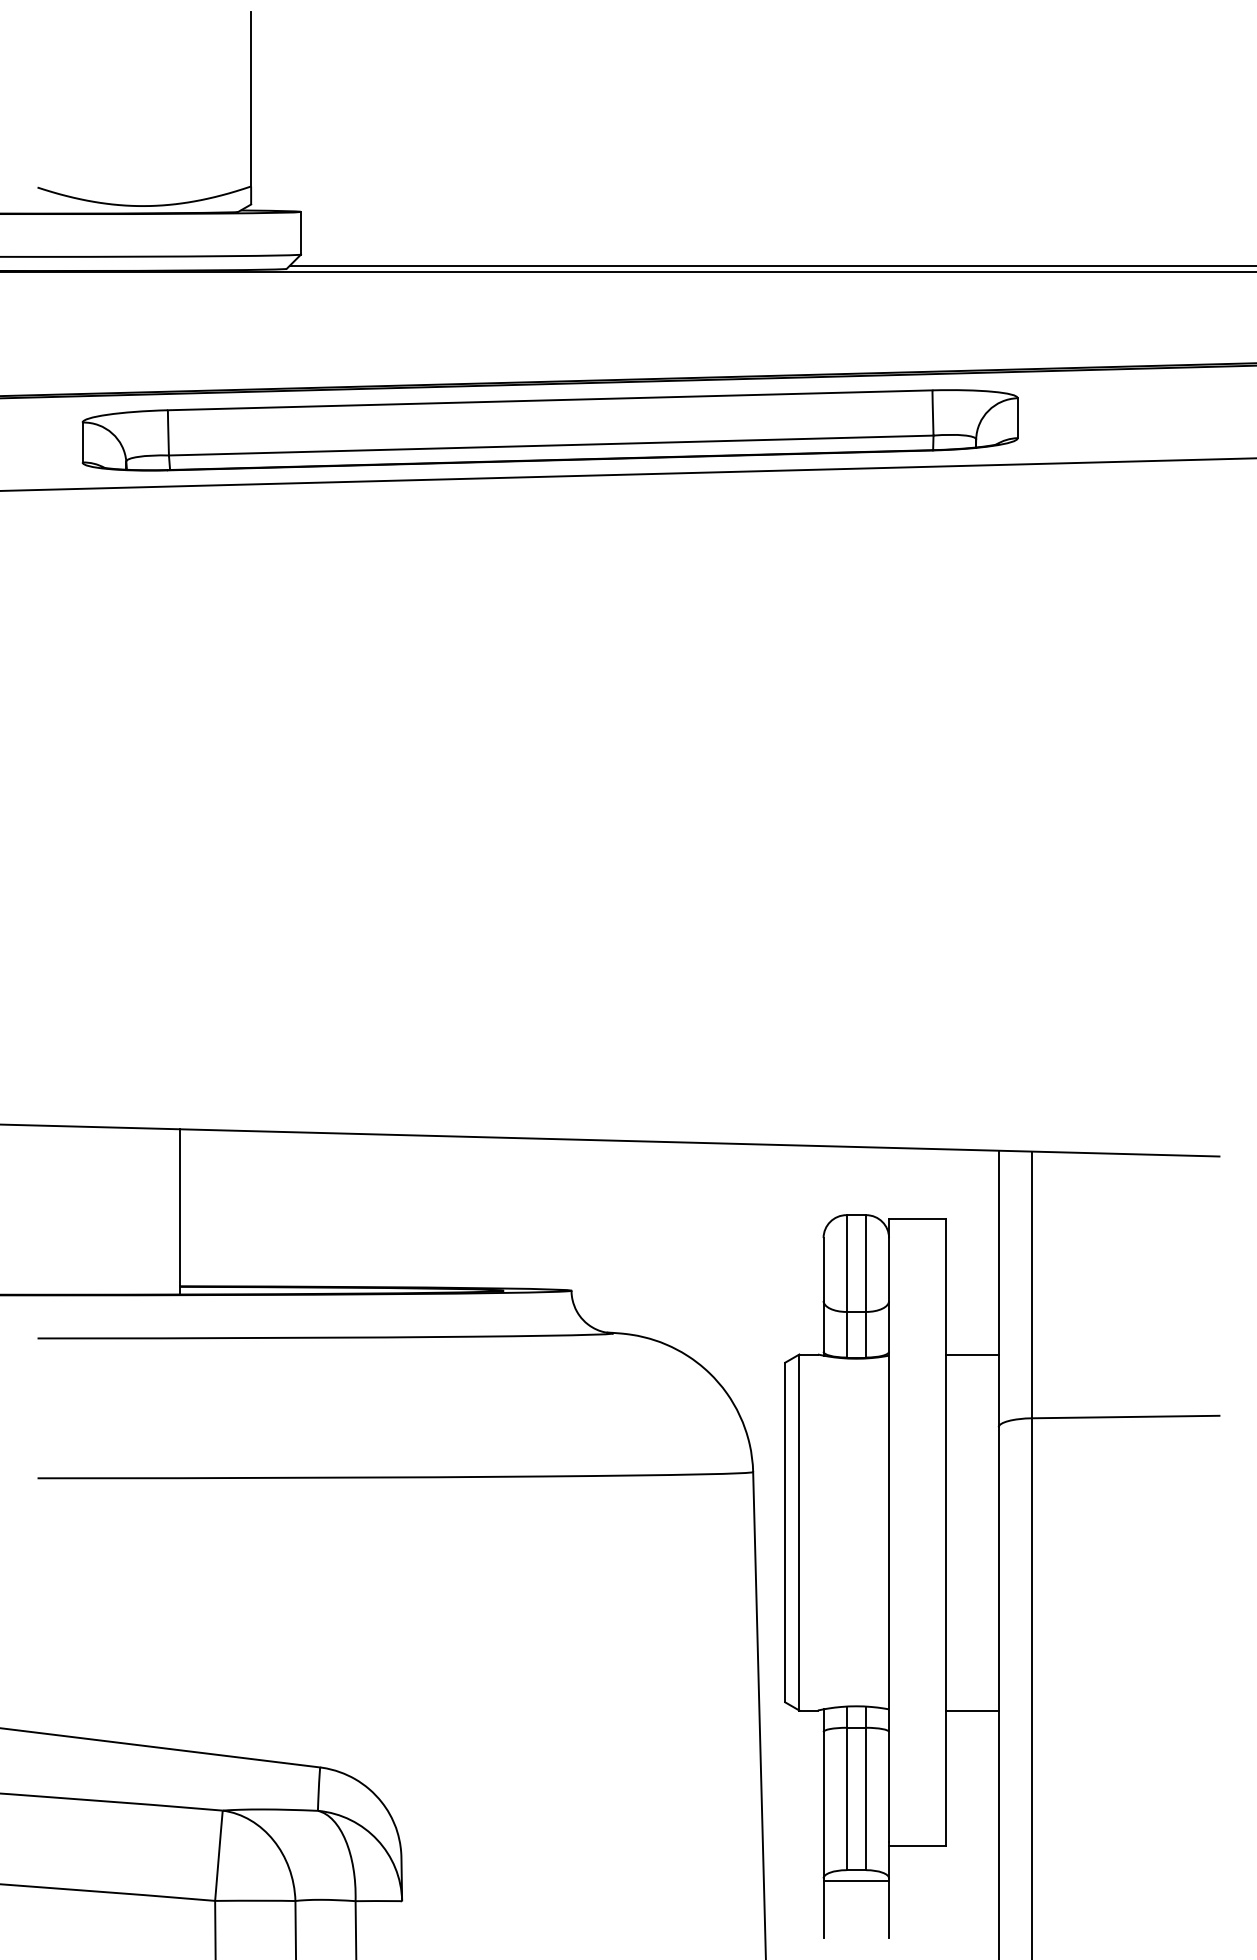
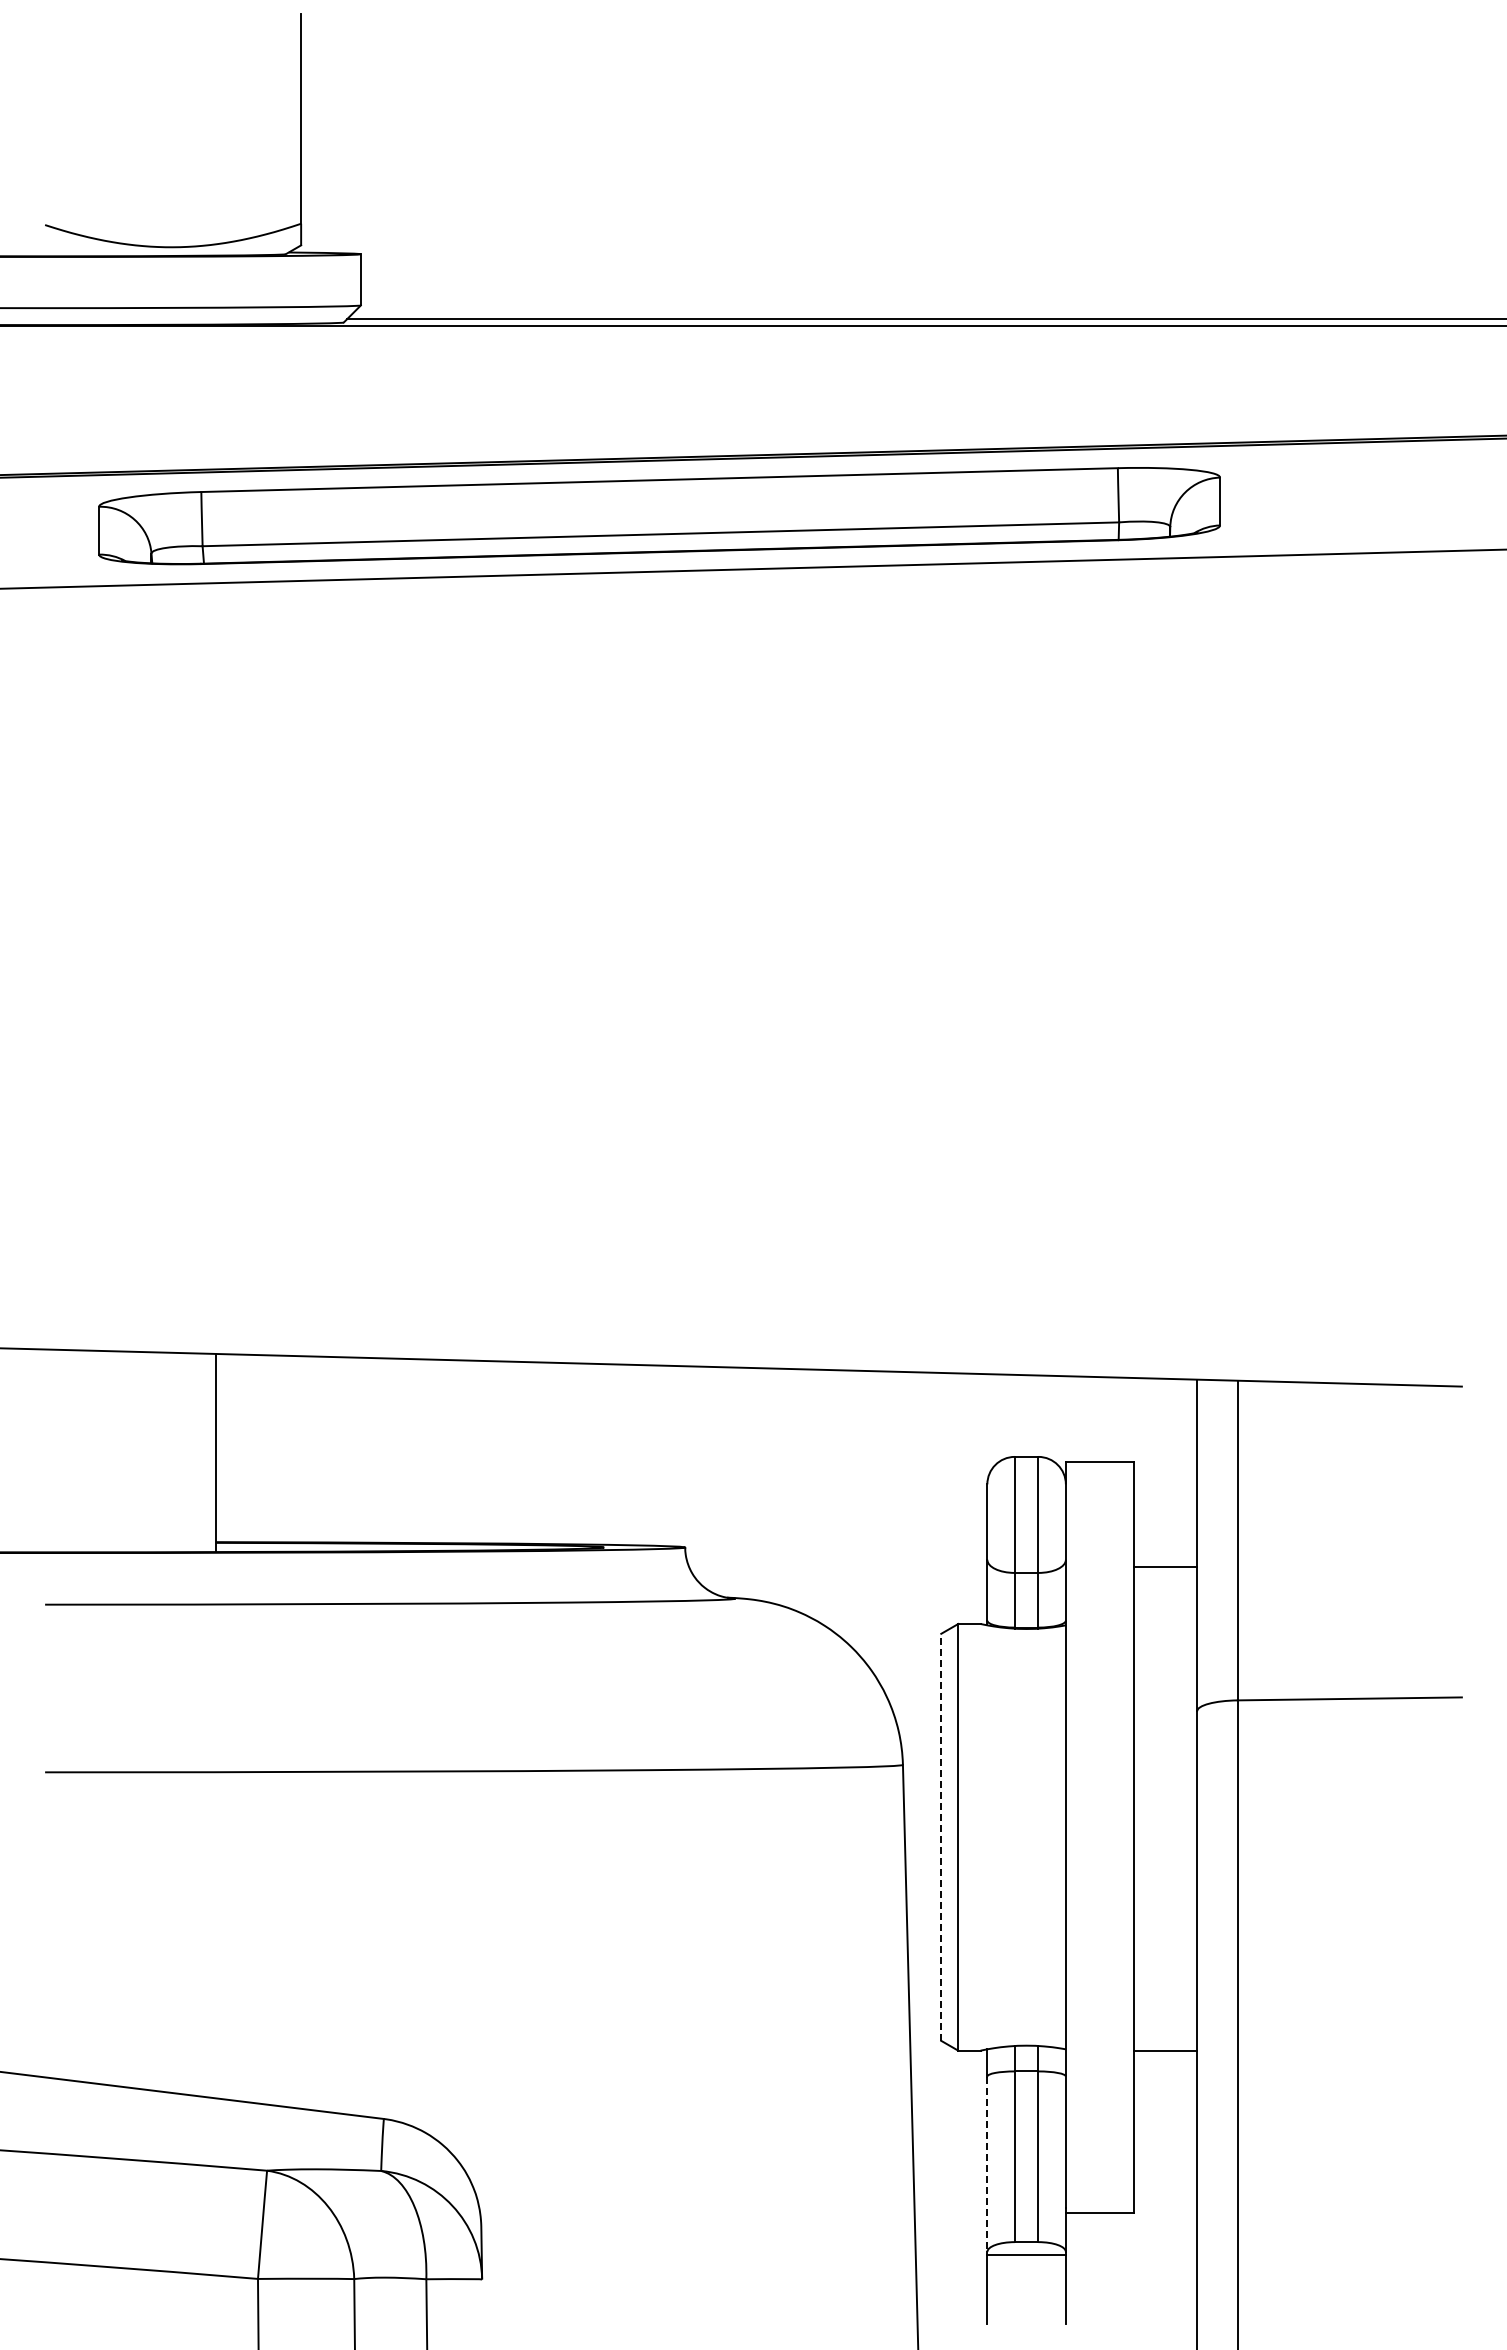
line: (972, 1354) -> (1165, 1566), moved
line: (785, 1532) -> (941, 1837), solid -> dashed
line: (823, 1805) -> (987, 2164), solid -> dashed

